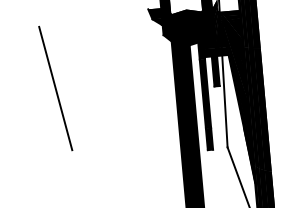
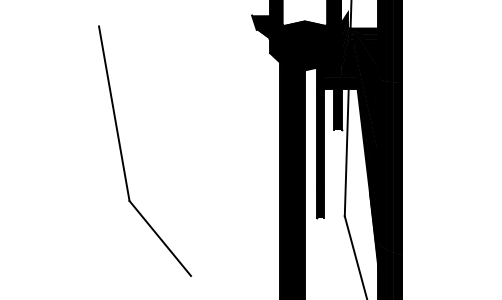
line: (96, 175) -> (160, 238), added

